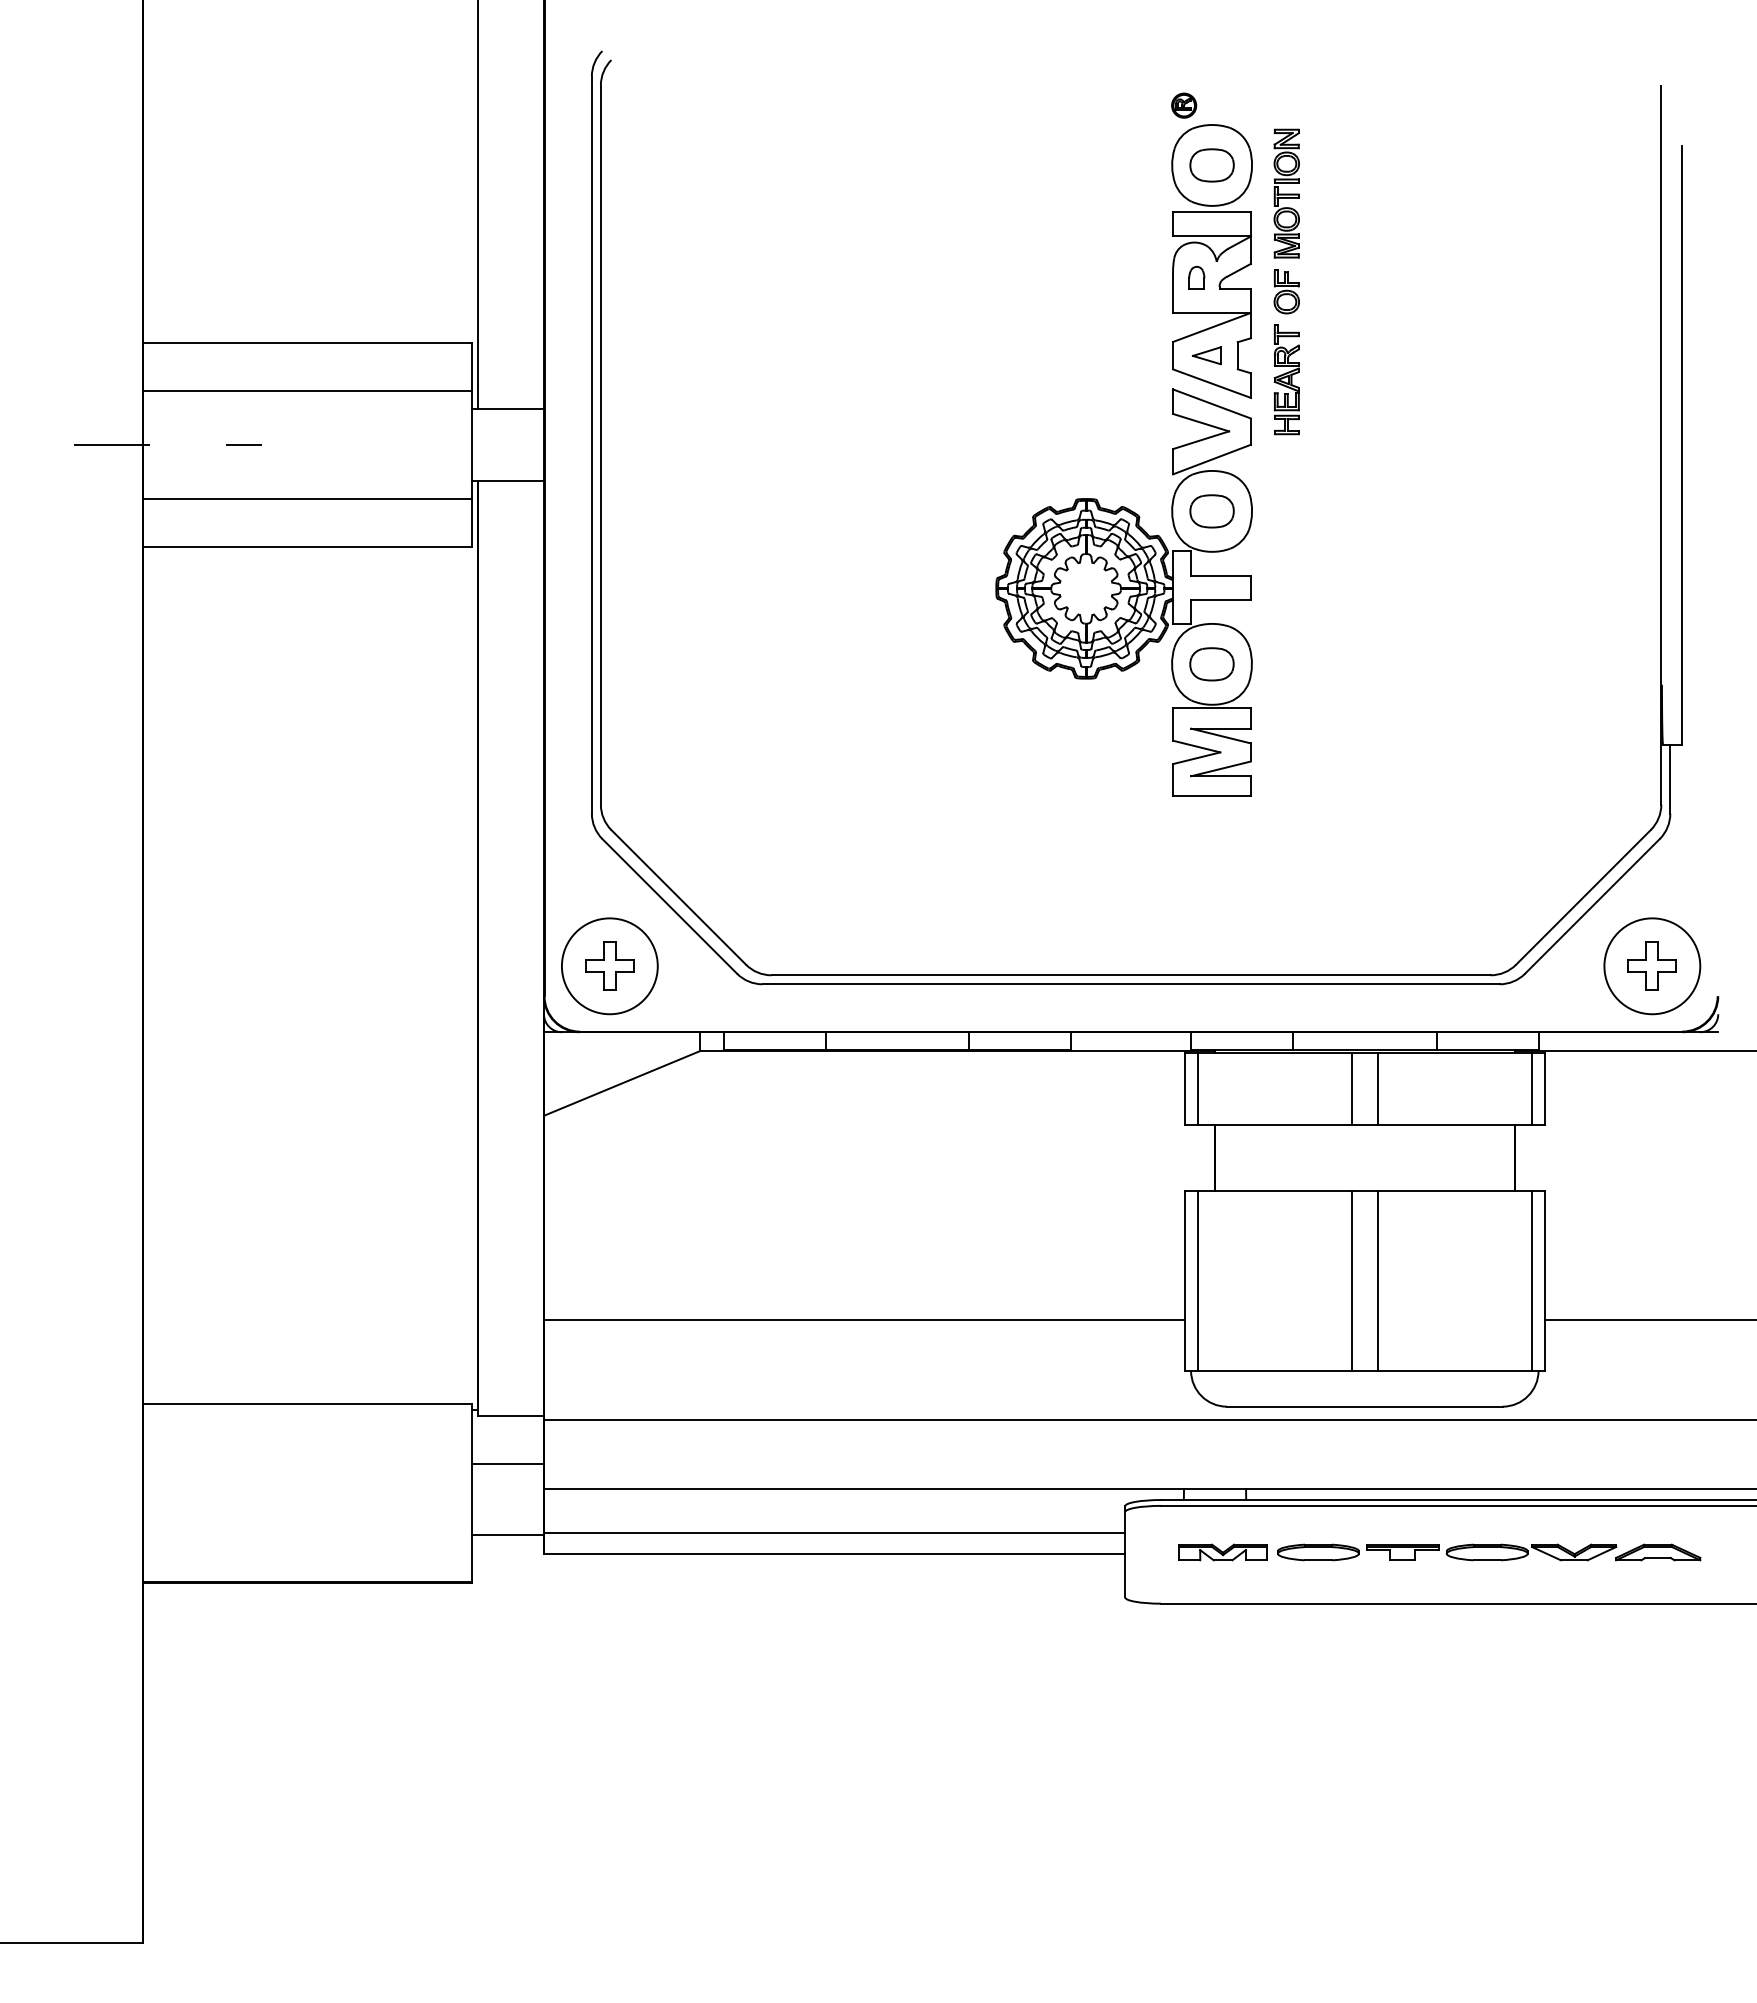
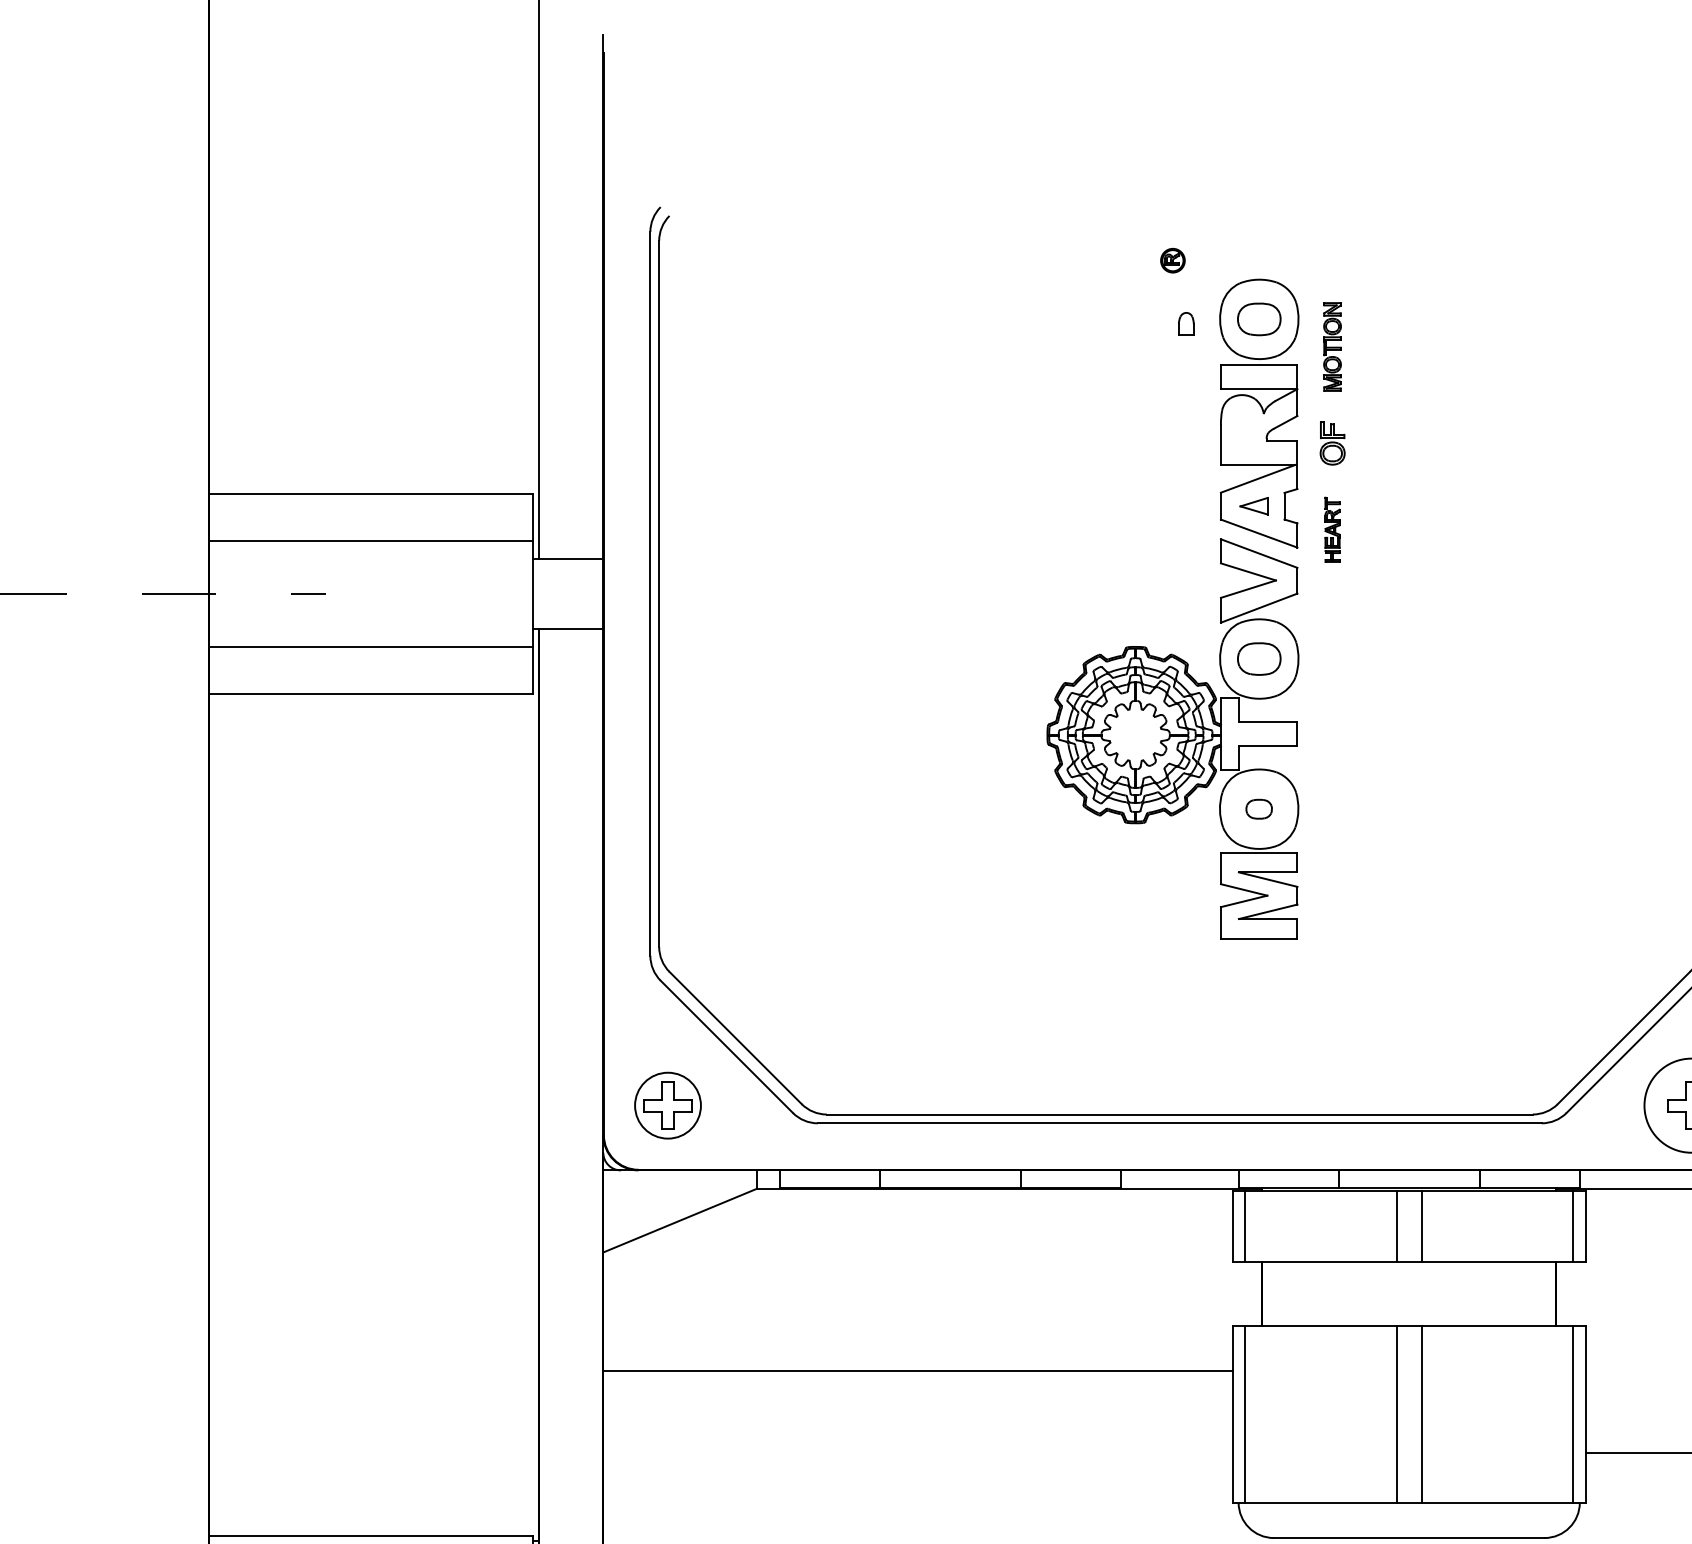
part: (1184, 105) -> (1173, 260), moved
part: (1286, 193) -> (1332, 346), size x0.7
part: (1196, 277) -> (1186, 323), moved
part: (1286, 379) -> (1332, 529), size x0.6
part: (1211, 664) -> (1258, 809), size x0.6
circle: (609, 966) -> (667, 1105), size x0.7
line: (864, 1320) -> (918, 1370), moved

